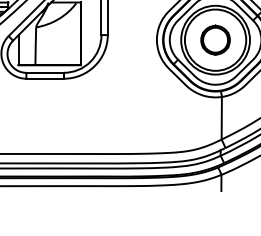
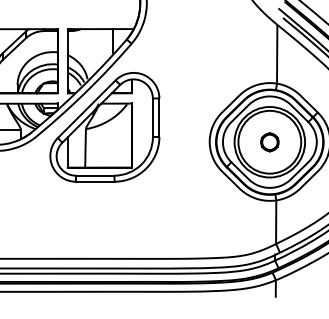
part: (215, 40) -> (269, 142), size x0.6

